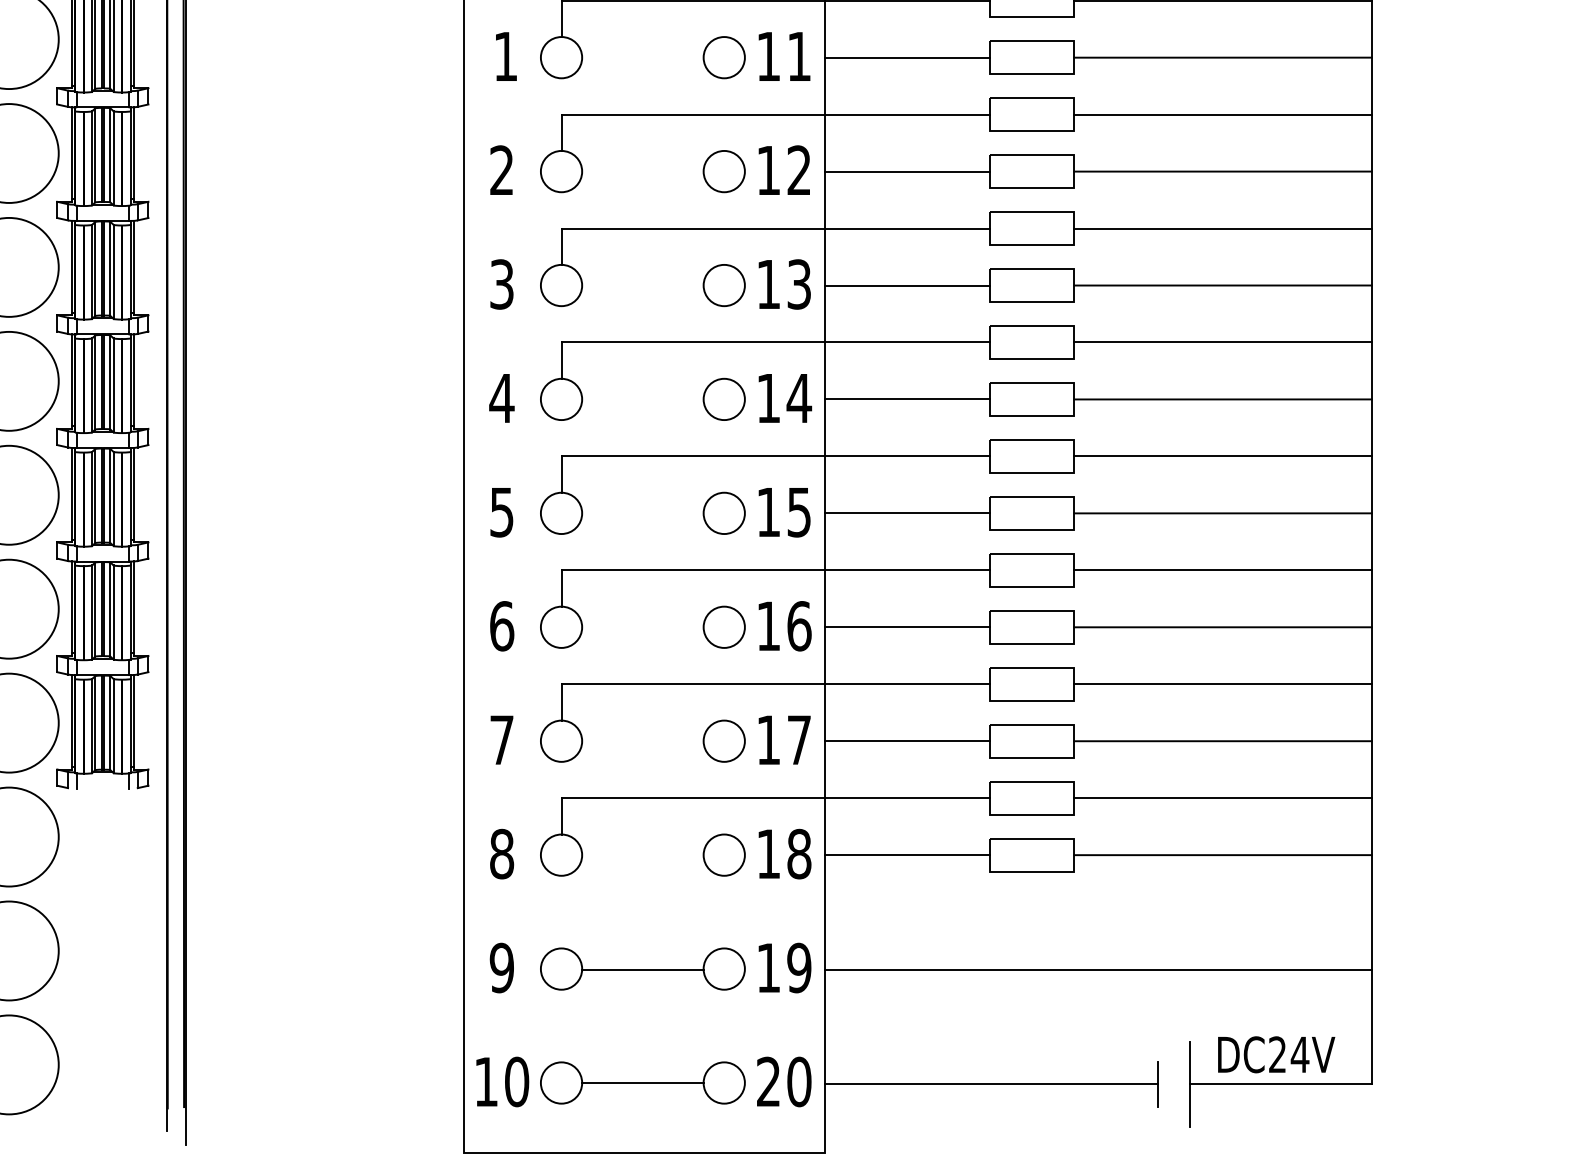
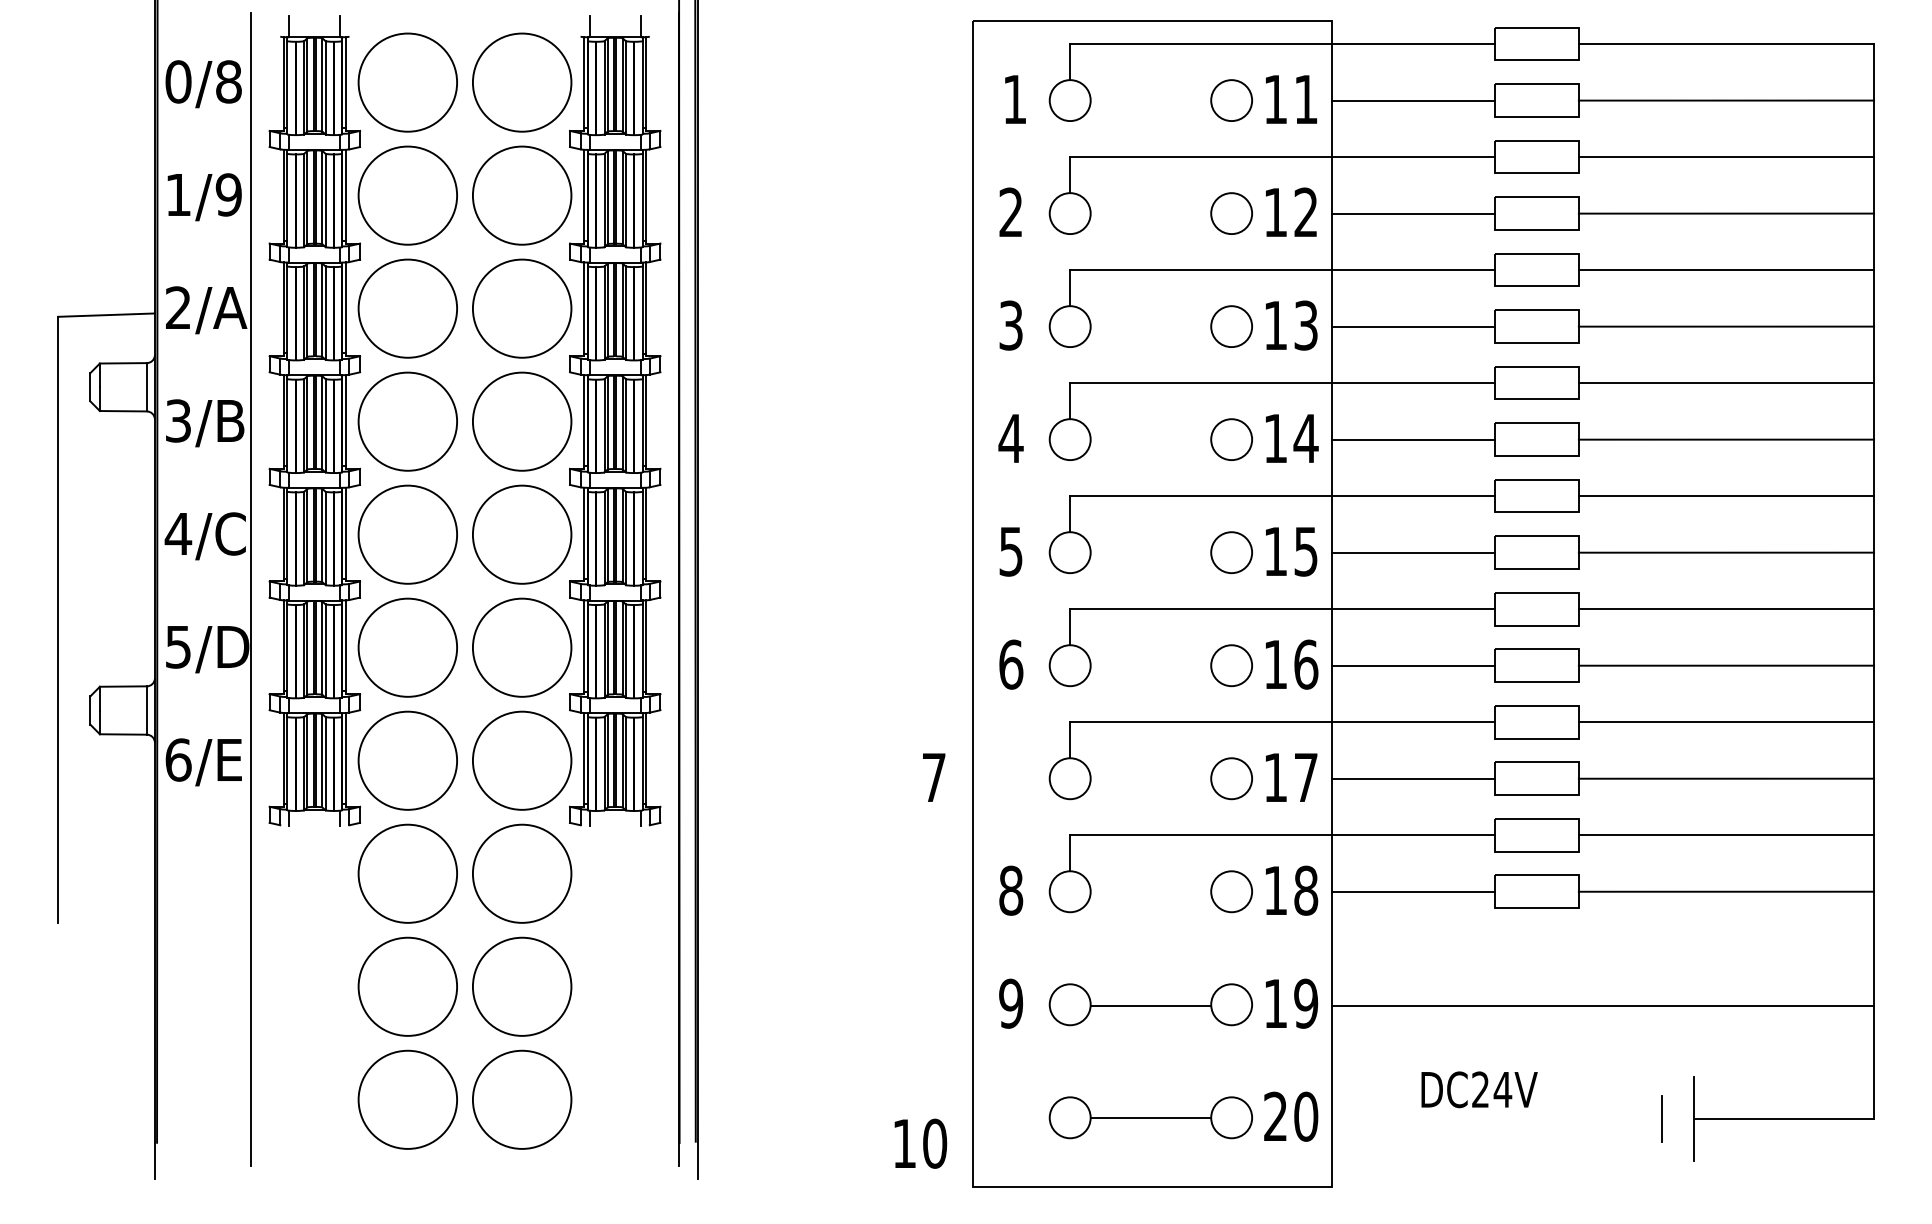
text: (502, 739) -> (934, 777), moved
text: (1276, 1054) -> (1479, 1089), moved
text: (502, 1081) -> (920, 1143), moved
line: (991, 1084) -> (1496, 1119), removed

